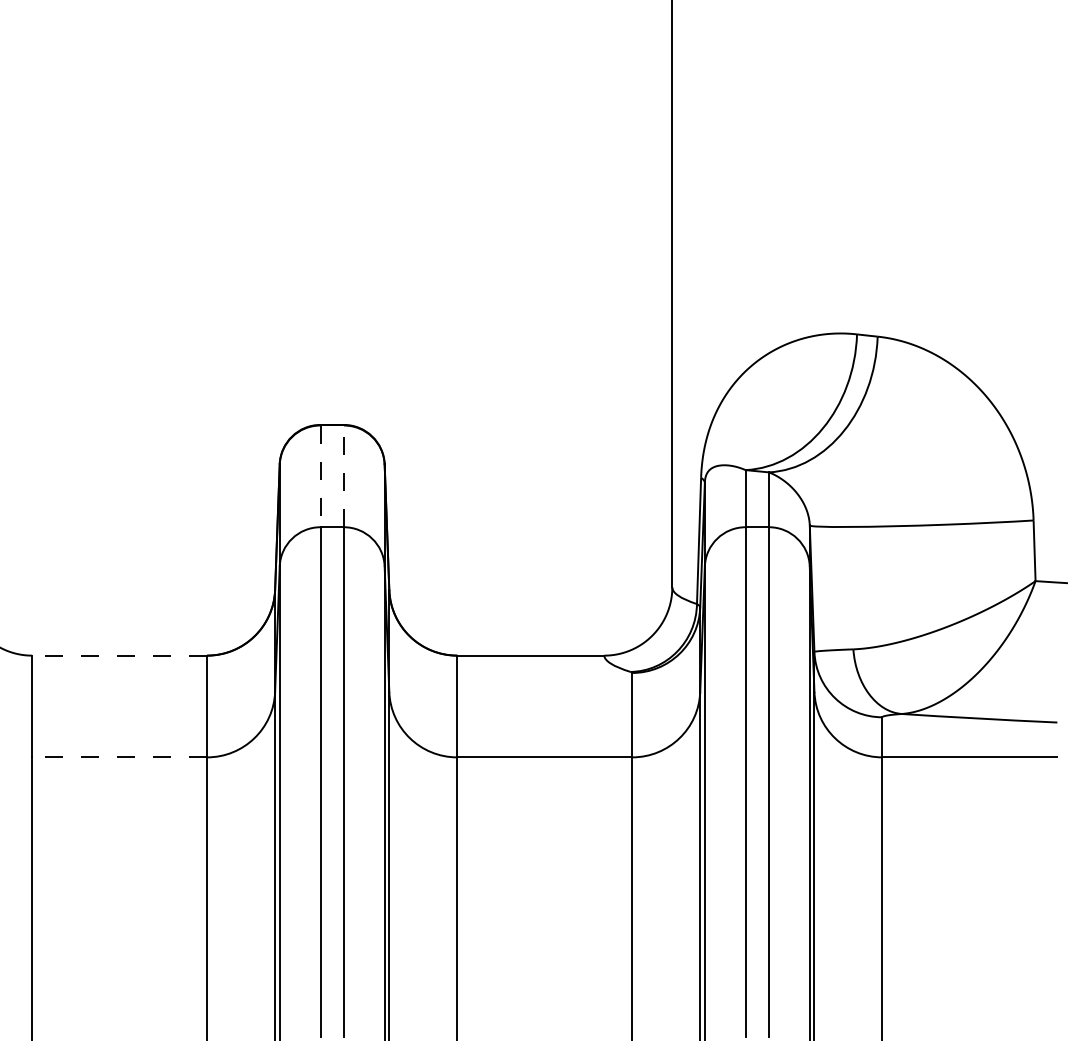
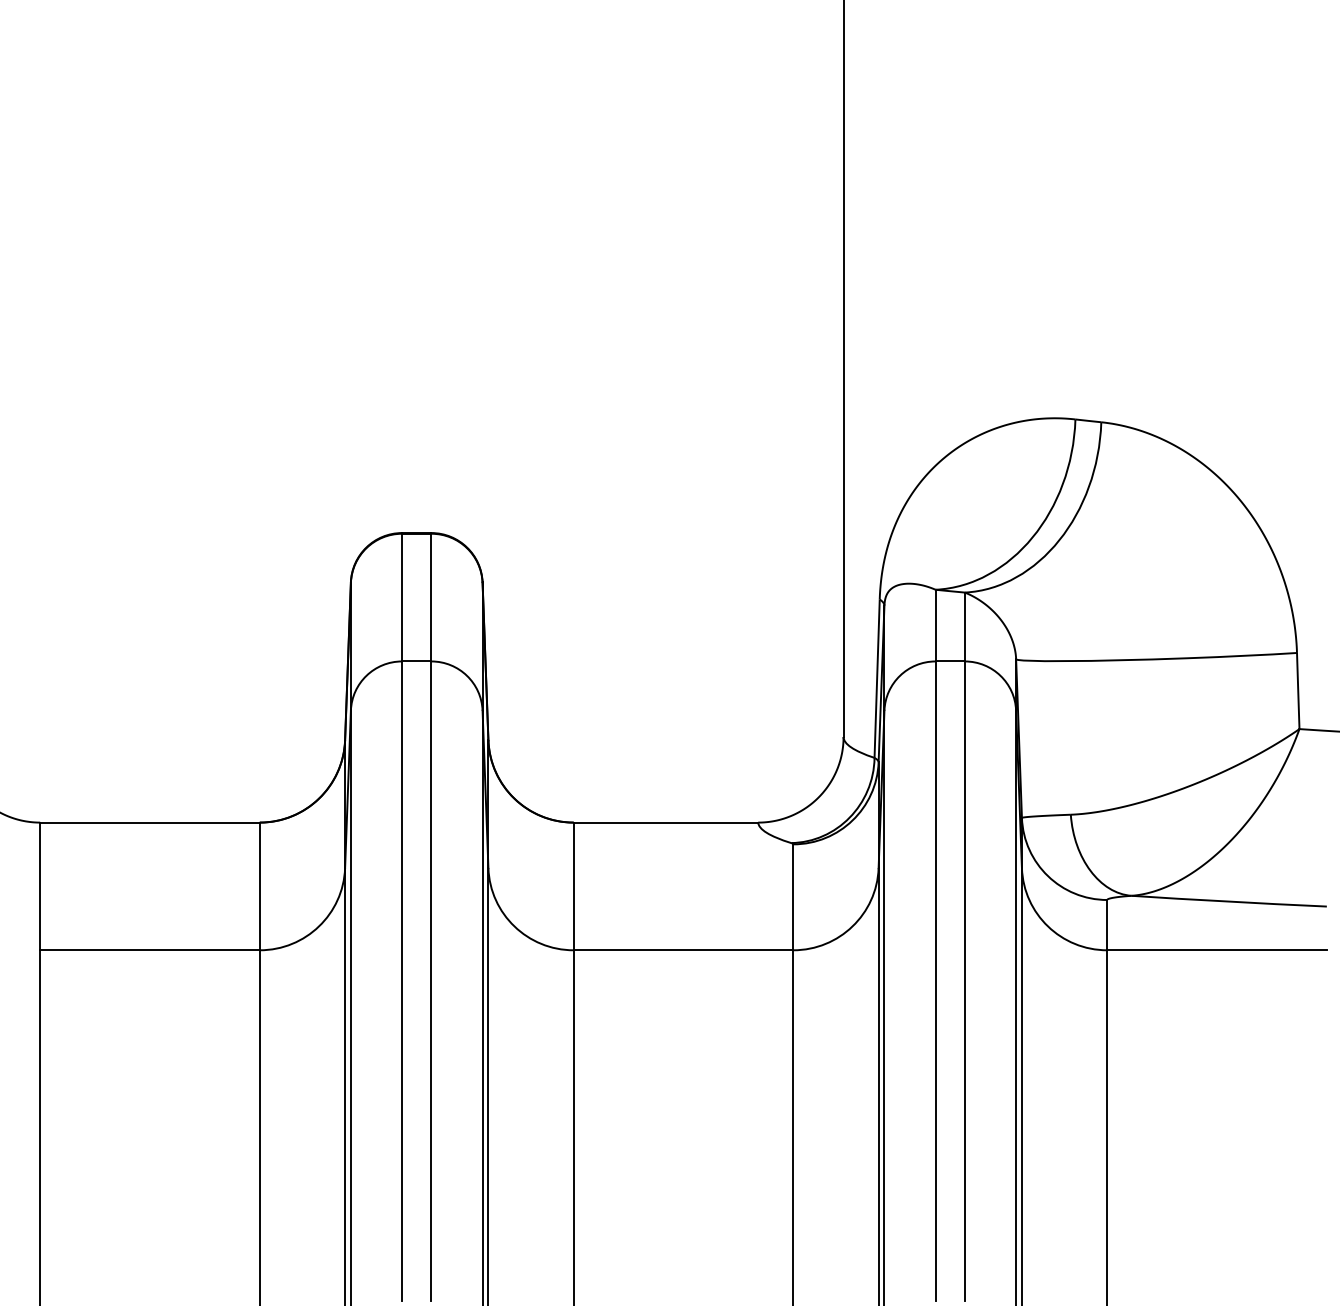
line: (320, 476) -> (402, 597), dashed -> solid
line: (343, 476) -> (431, 597), dashed -> solid
line: (119, 655) -> (149, 822), dashed -> solid
line: (119, 757) -> (149, 950), dashed -> solid

